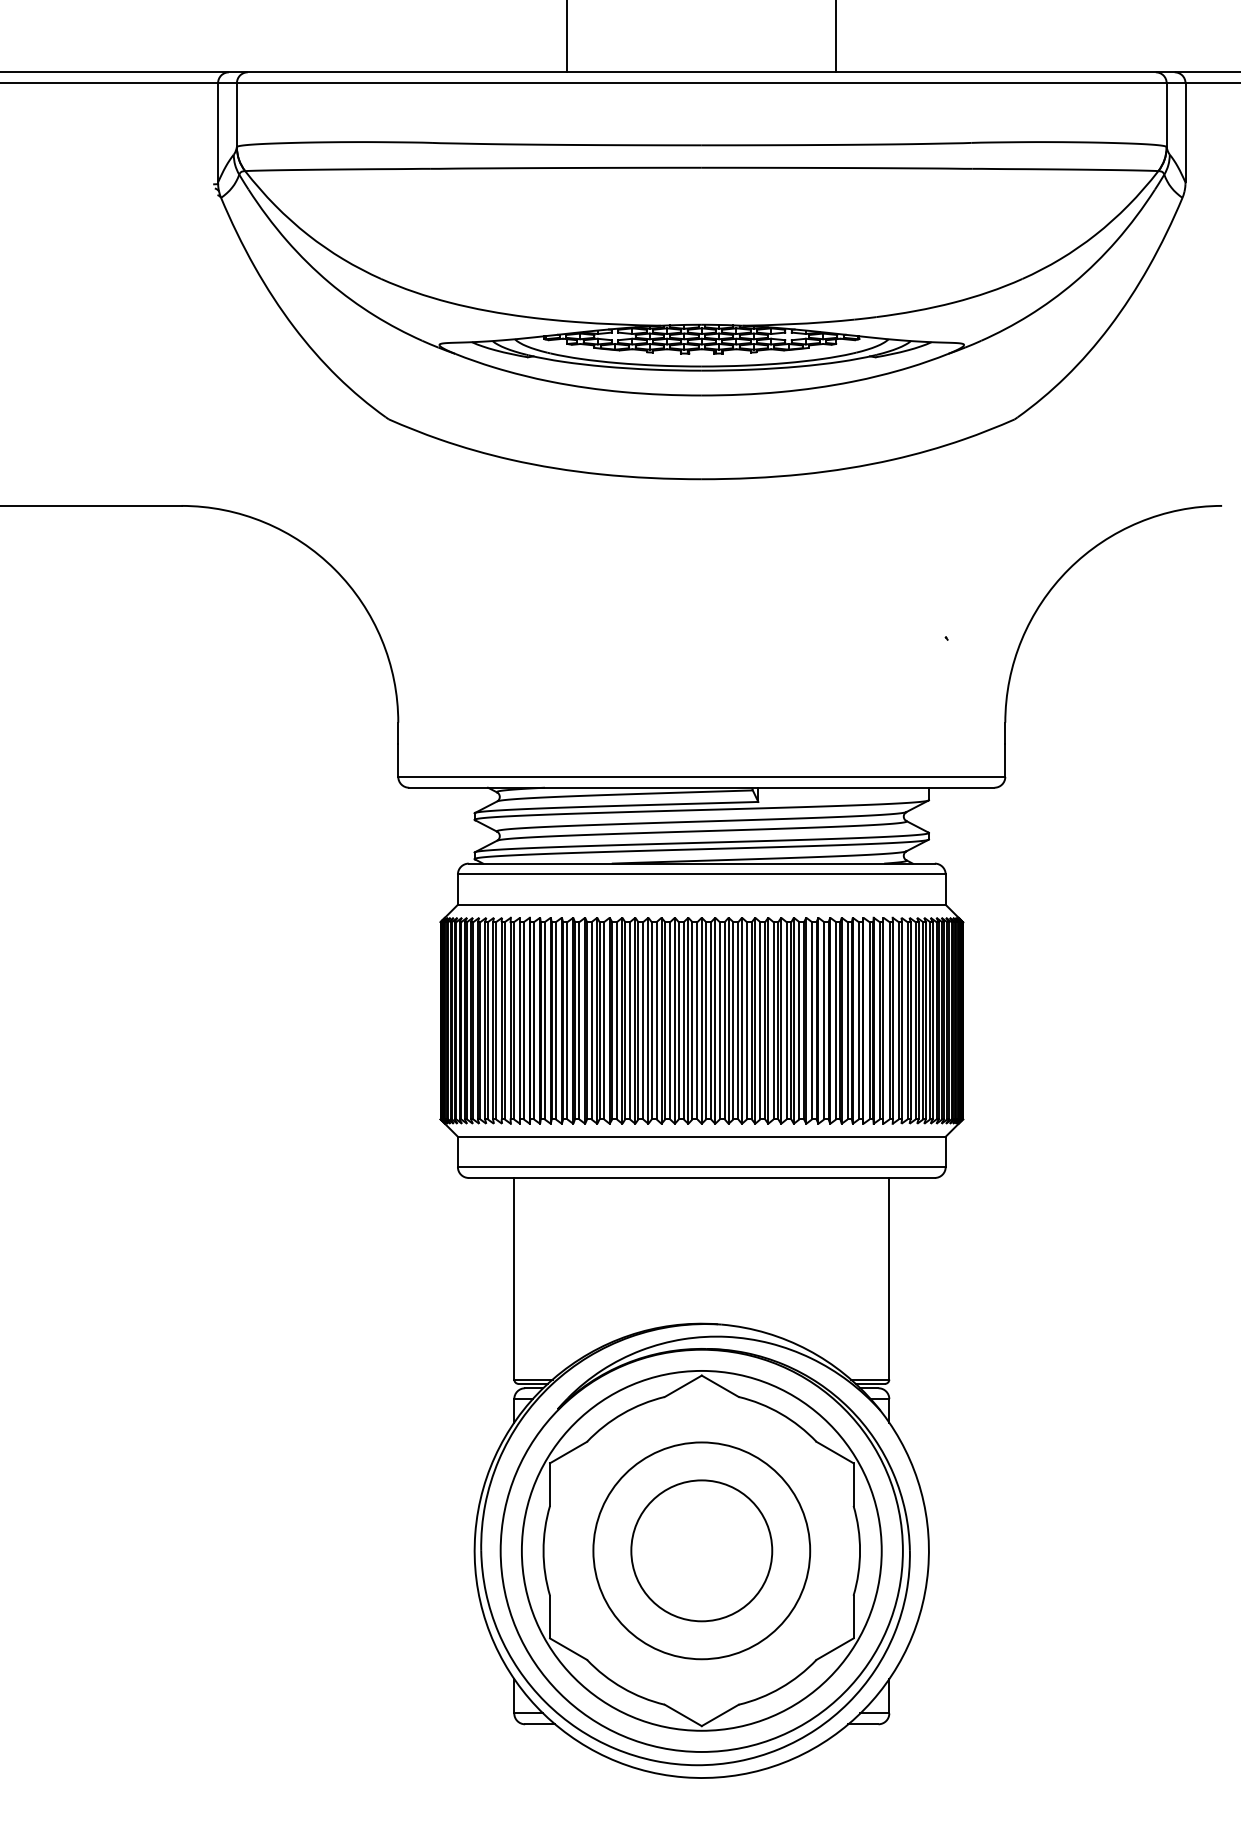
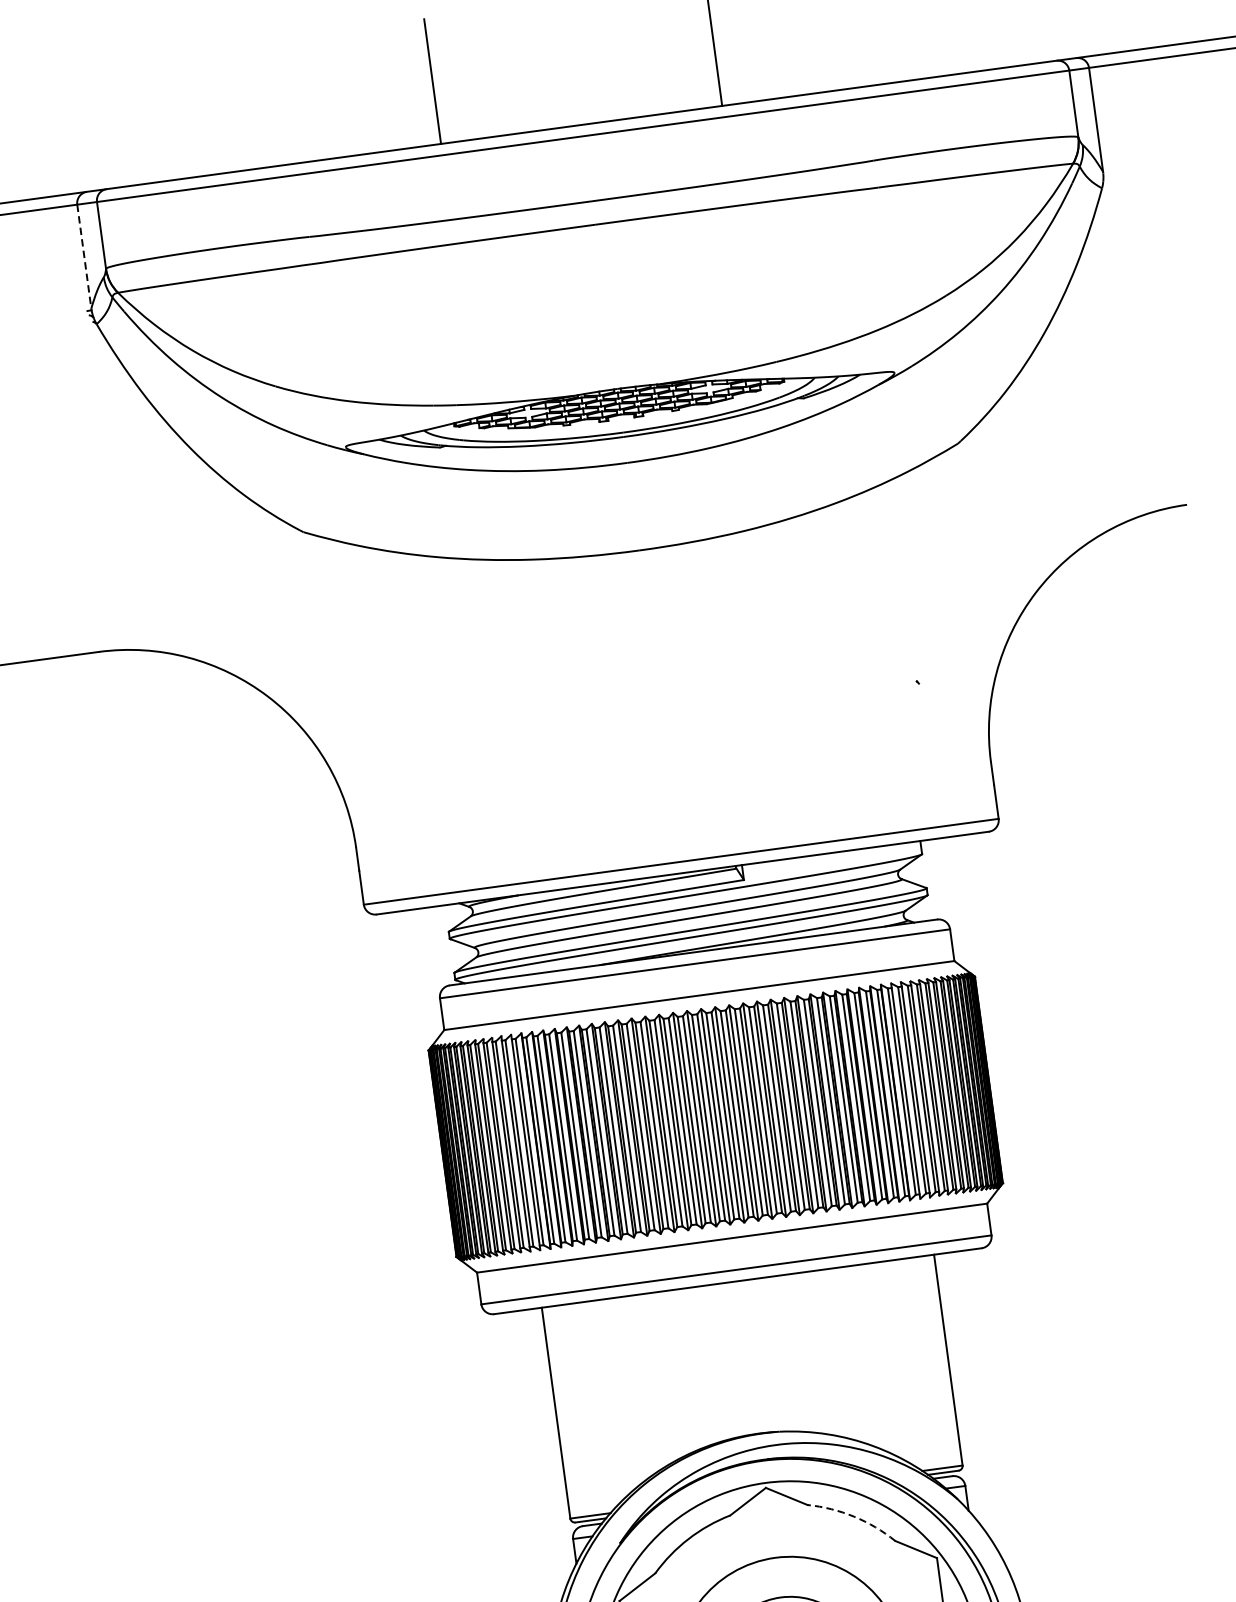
line: (218, 132) -> (84, 256), solid -> dashed
arc: (780, 1413) -> (853, 1516), solid -> dashed

